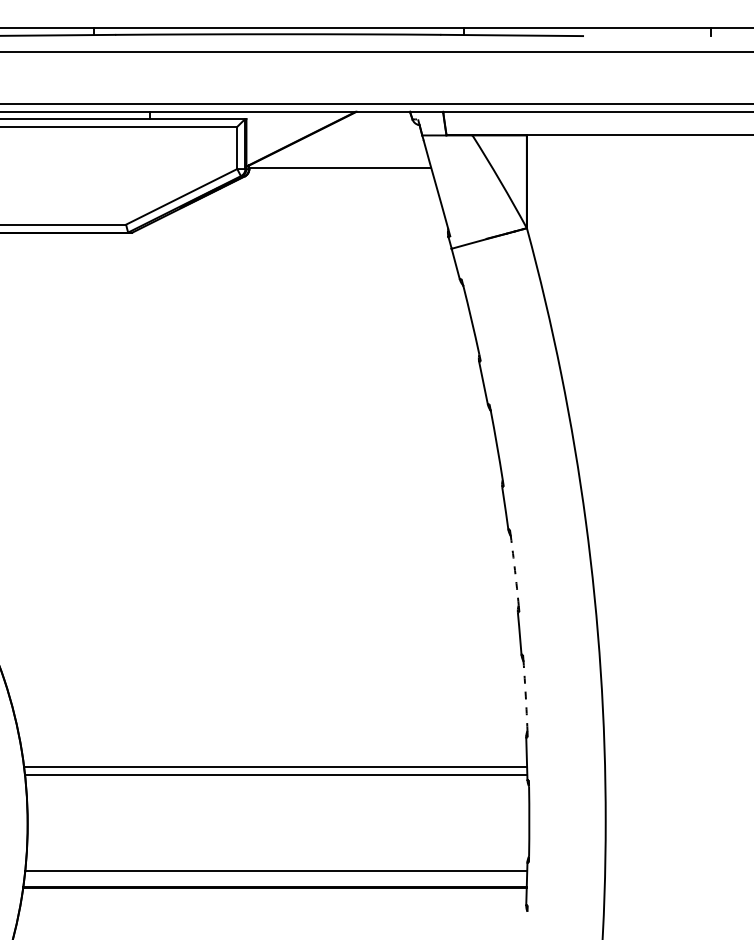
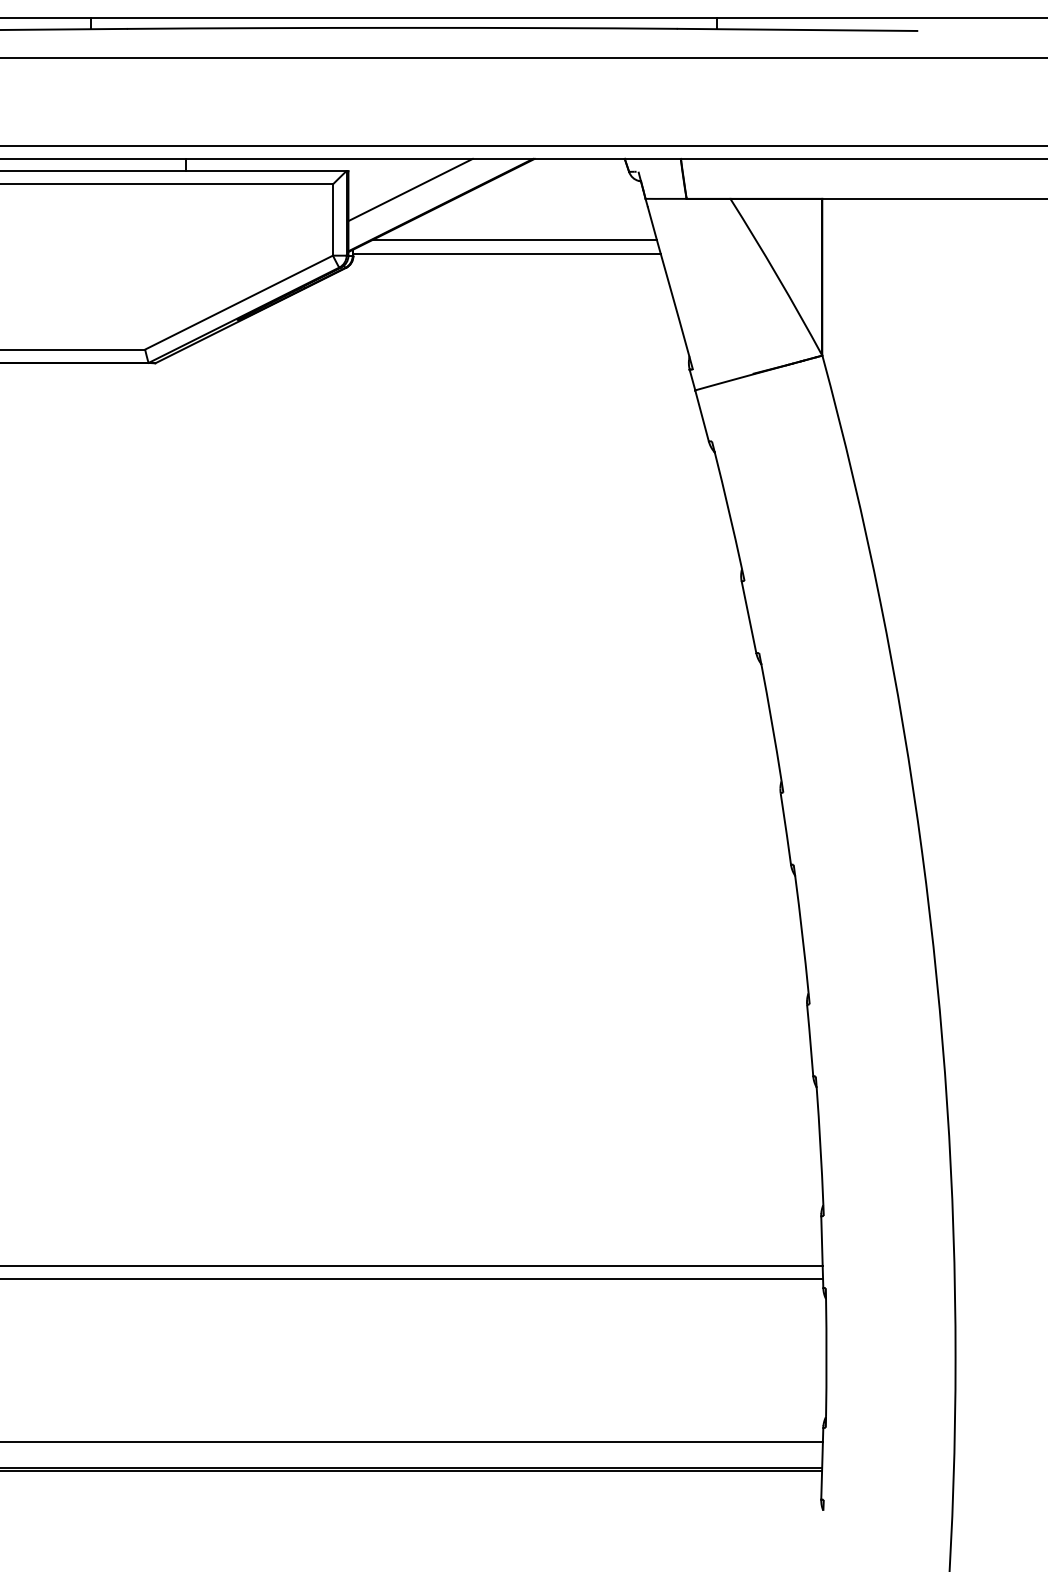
line: (283, 129) -> (411, 188), added
line: (344, 159) -> (514, 239), added
arc: (515, 570) -> (803, 934), dashed -> solid
arc: (525, 696) -> (819, 1146), dashed -> solid

